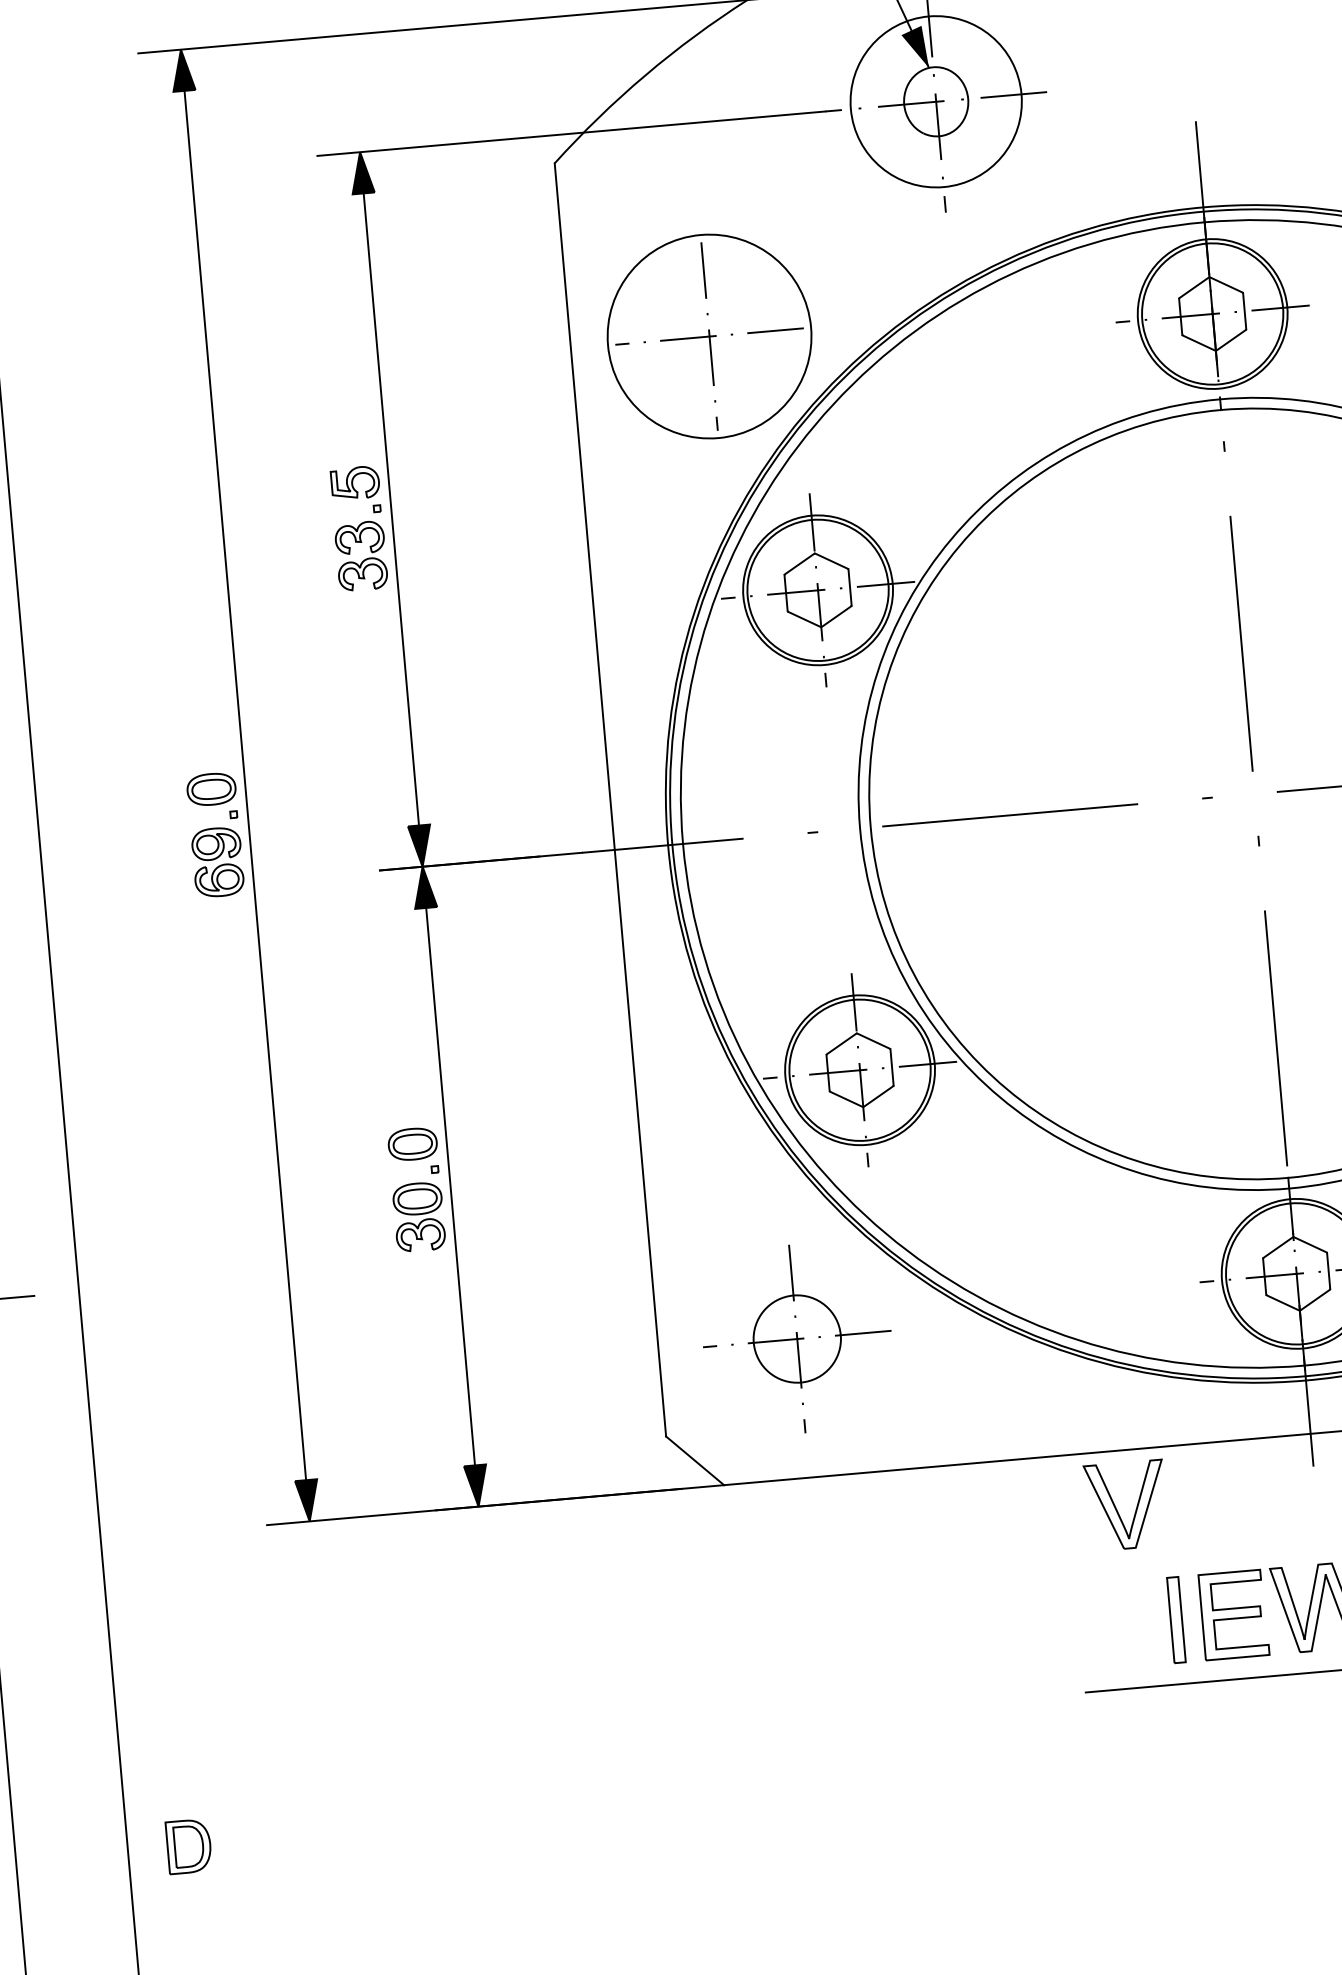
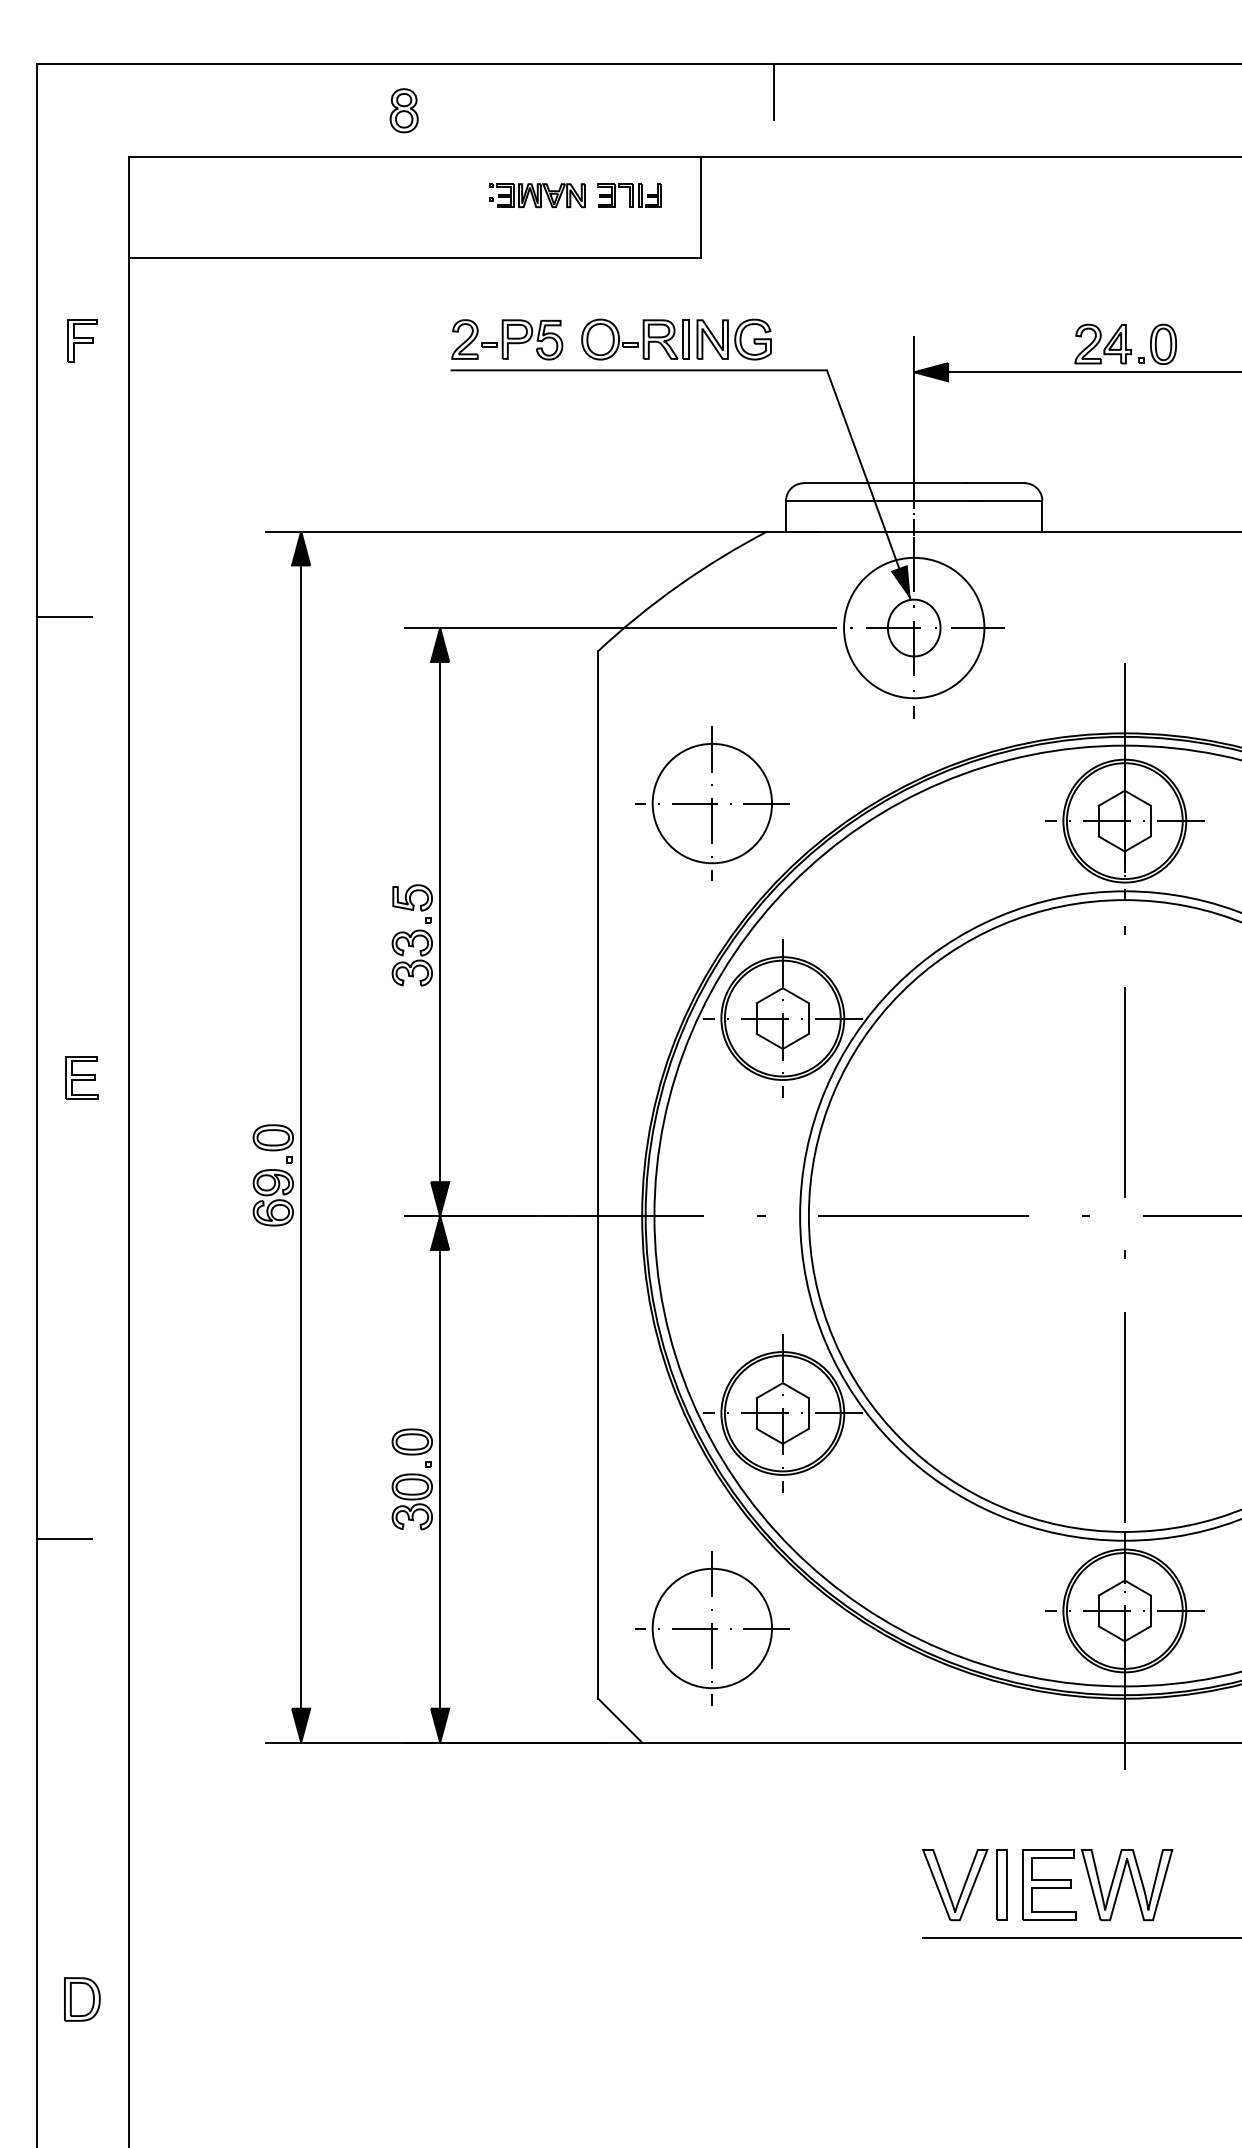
circle: (709, 336) -> (712, 803), size x0.71
circle: (797, 1339) -> (712, 1628), size x1.67
part: (1135, 1509) -> (962, 1888), moved
part: (189, 1846) -> (82, 1999), moved

